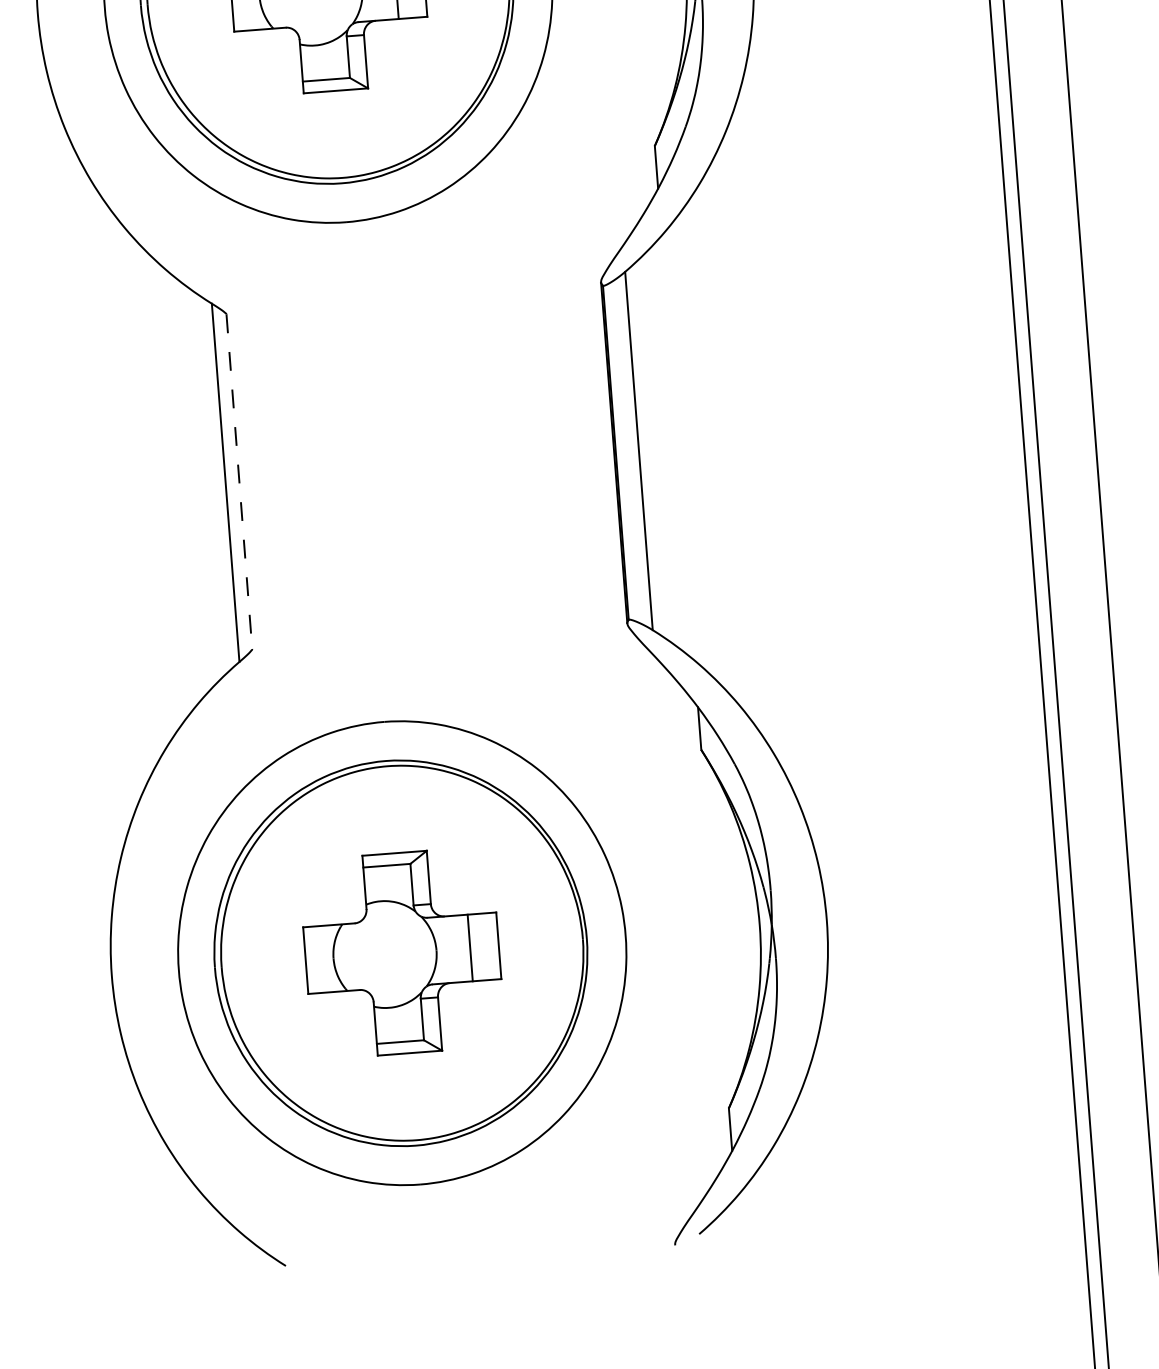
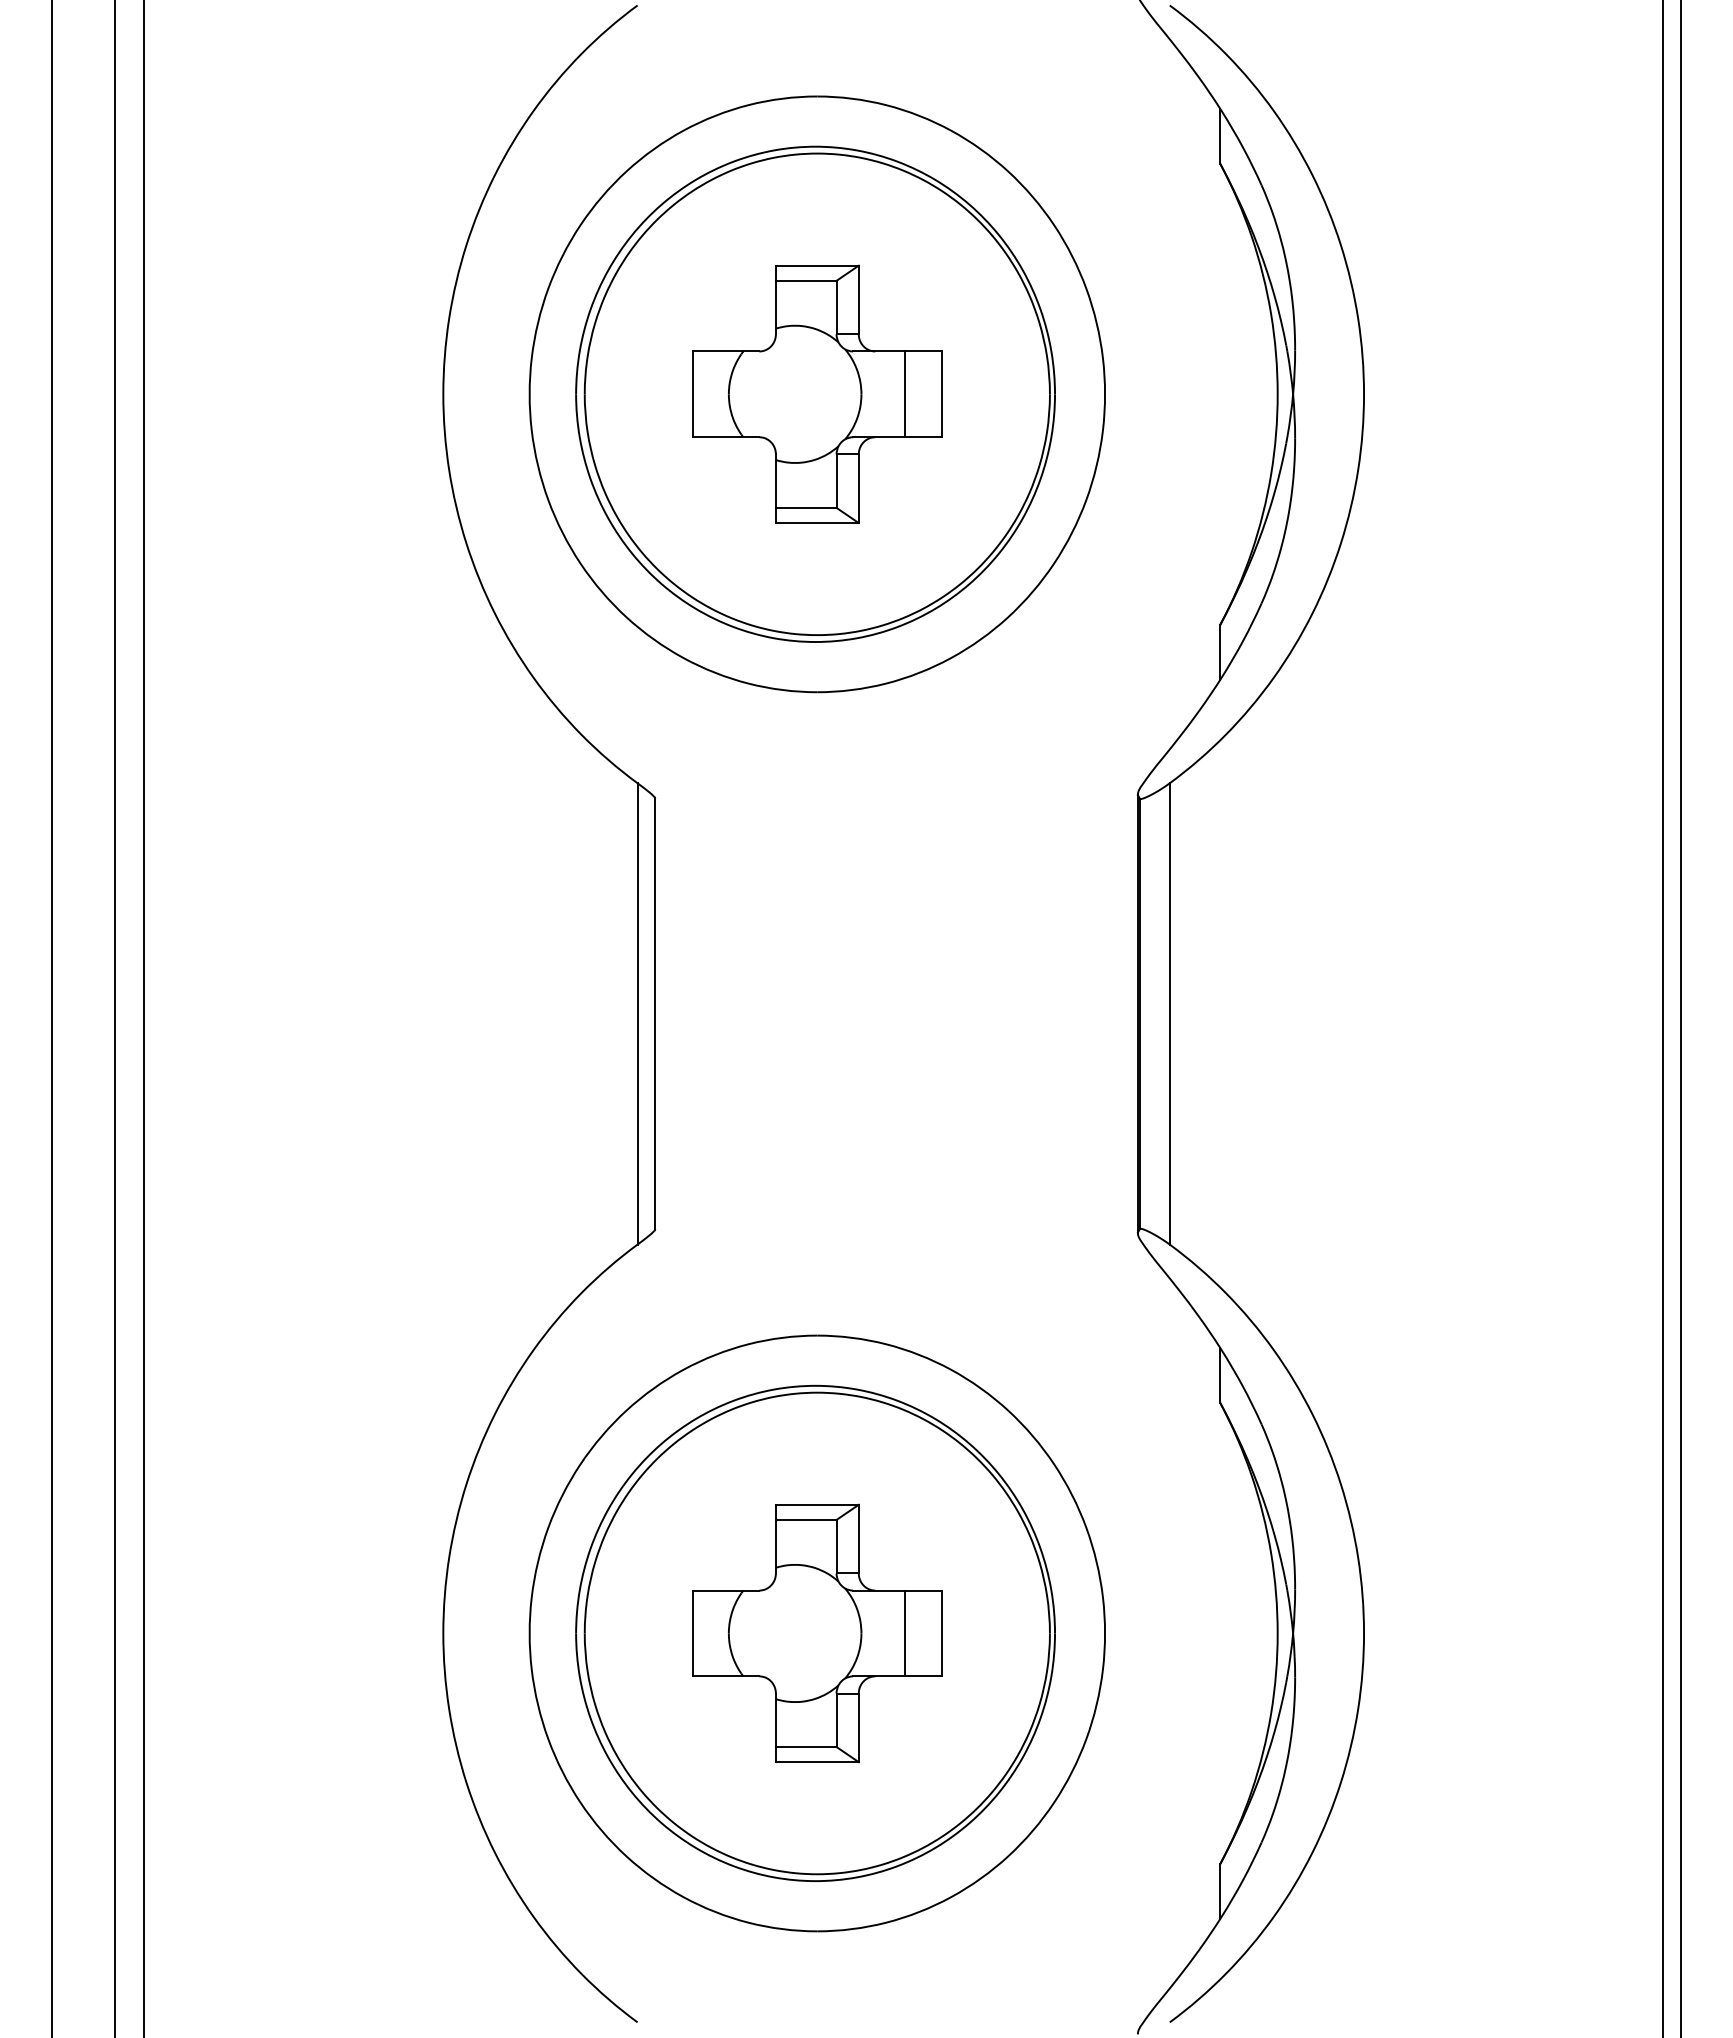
line: (239, 482) -> (655, 1014), dashed -> solid

